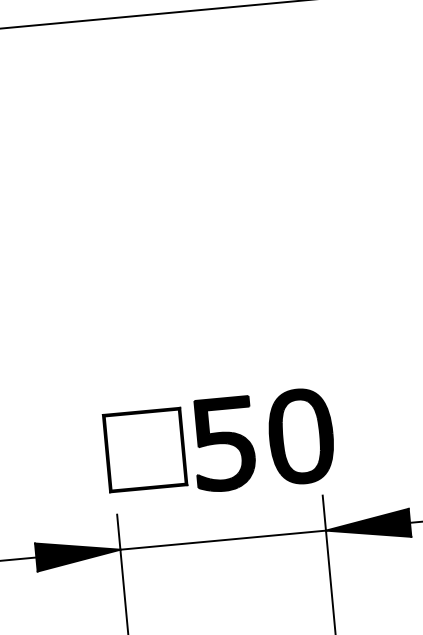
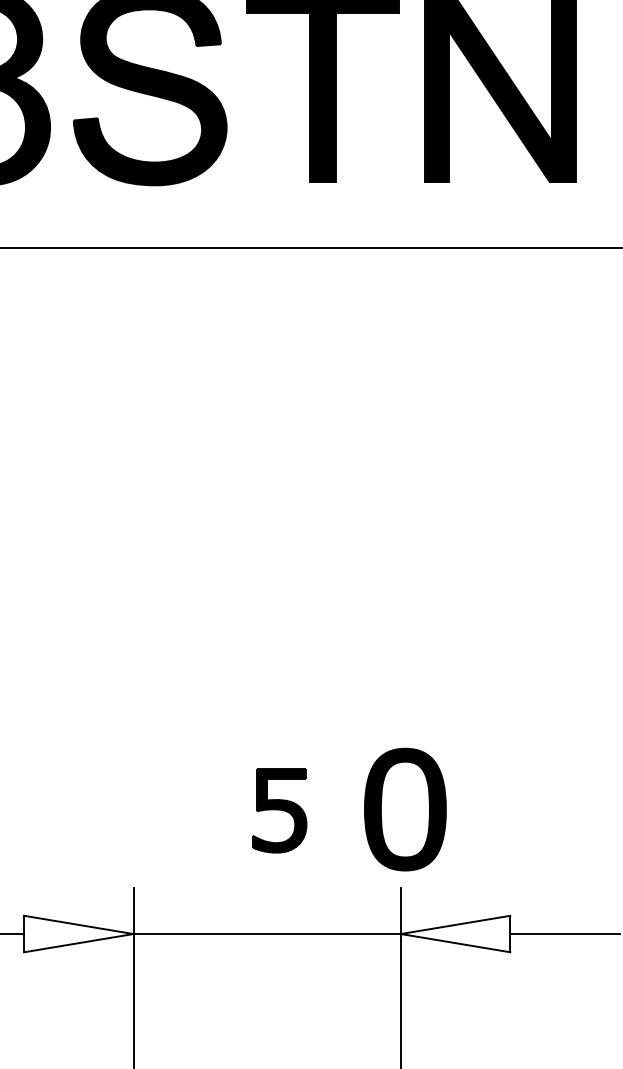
part: (301, 436) -> (405, 809), moved
part: (223, 444) -> (279, 810), size x0.7
part: (145, 450) -> (177, 808), removed
fill: (367, 526) -> (455, 933), removed
fill: (78, 553) -> (78, 933), removed

